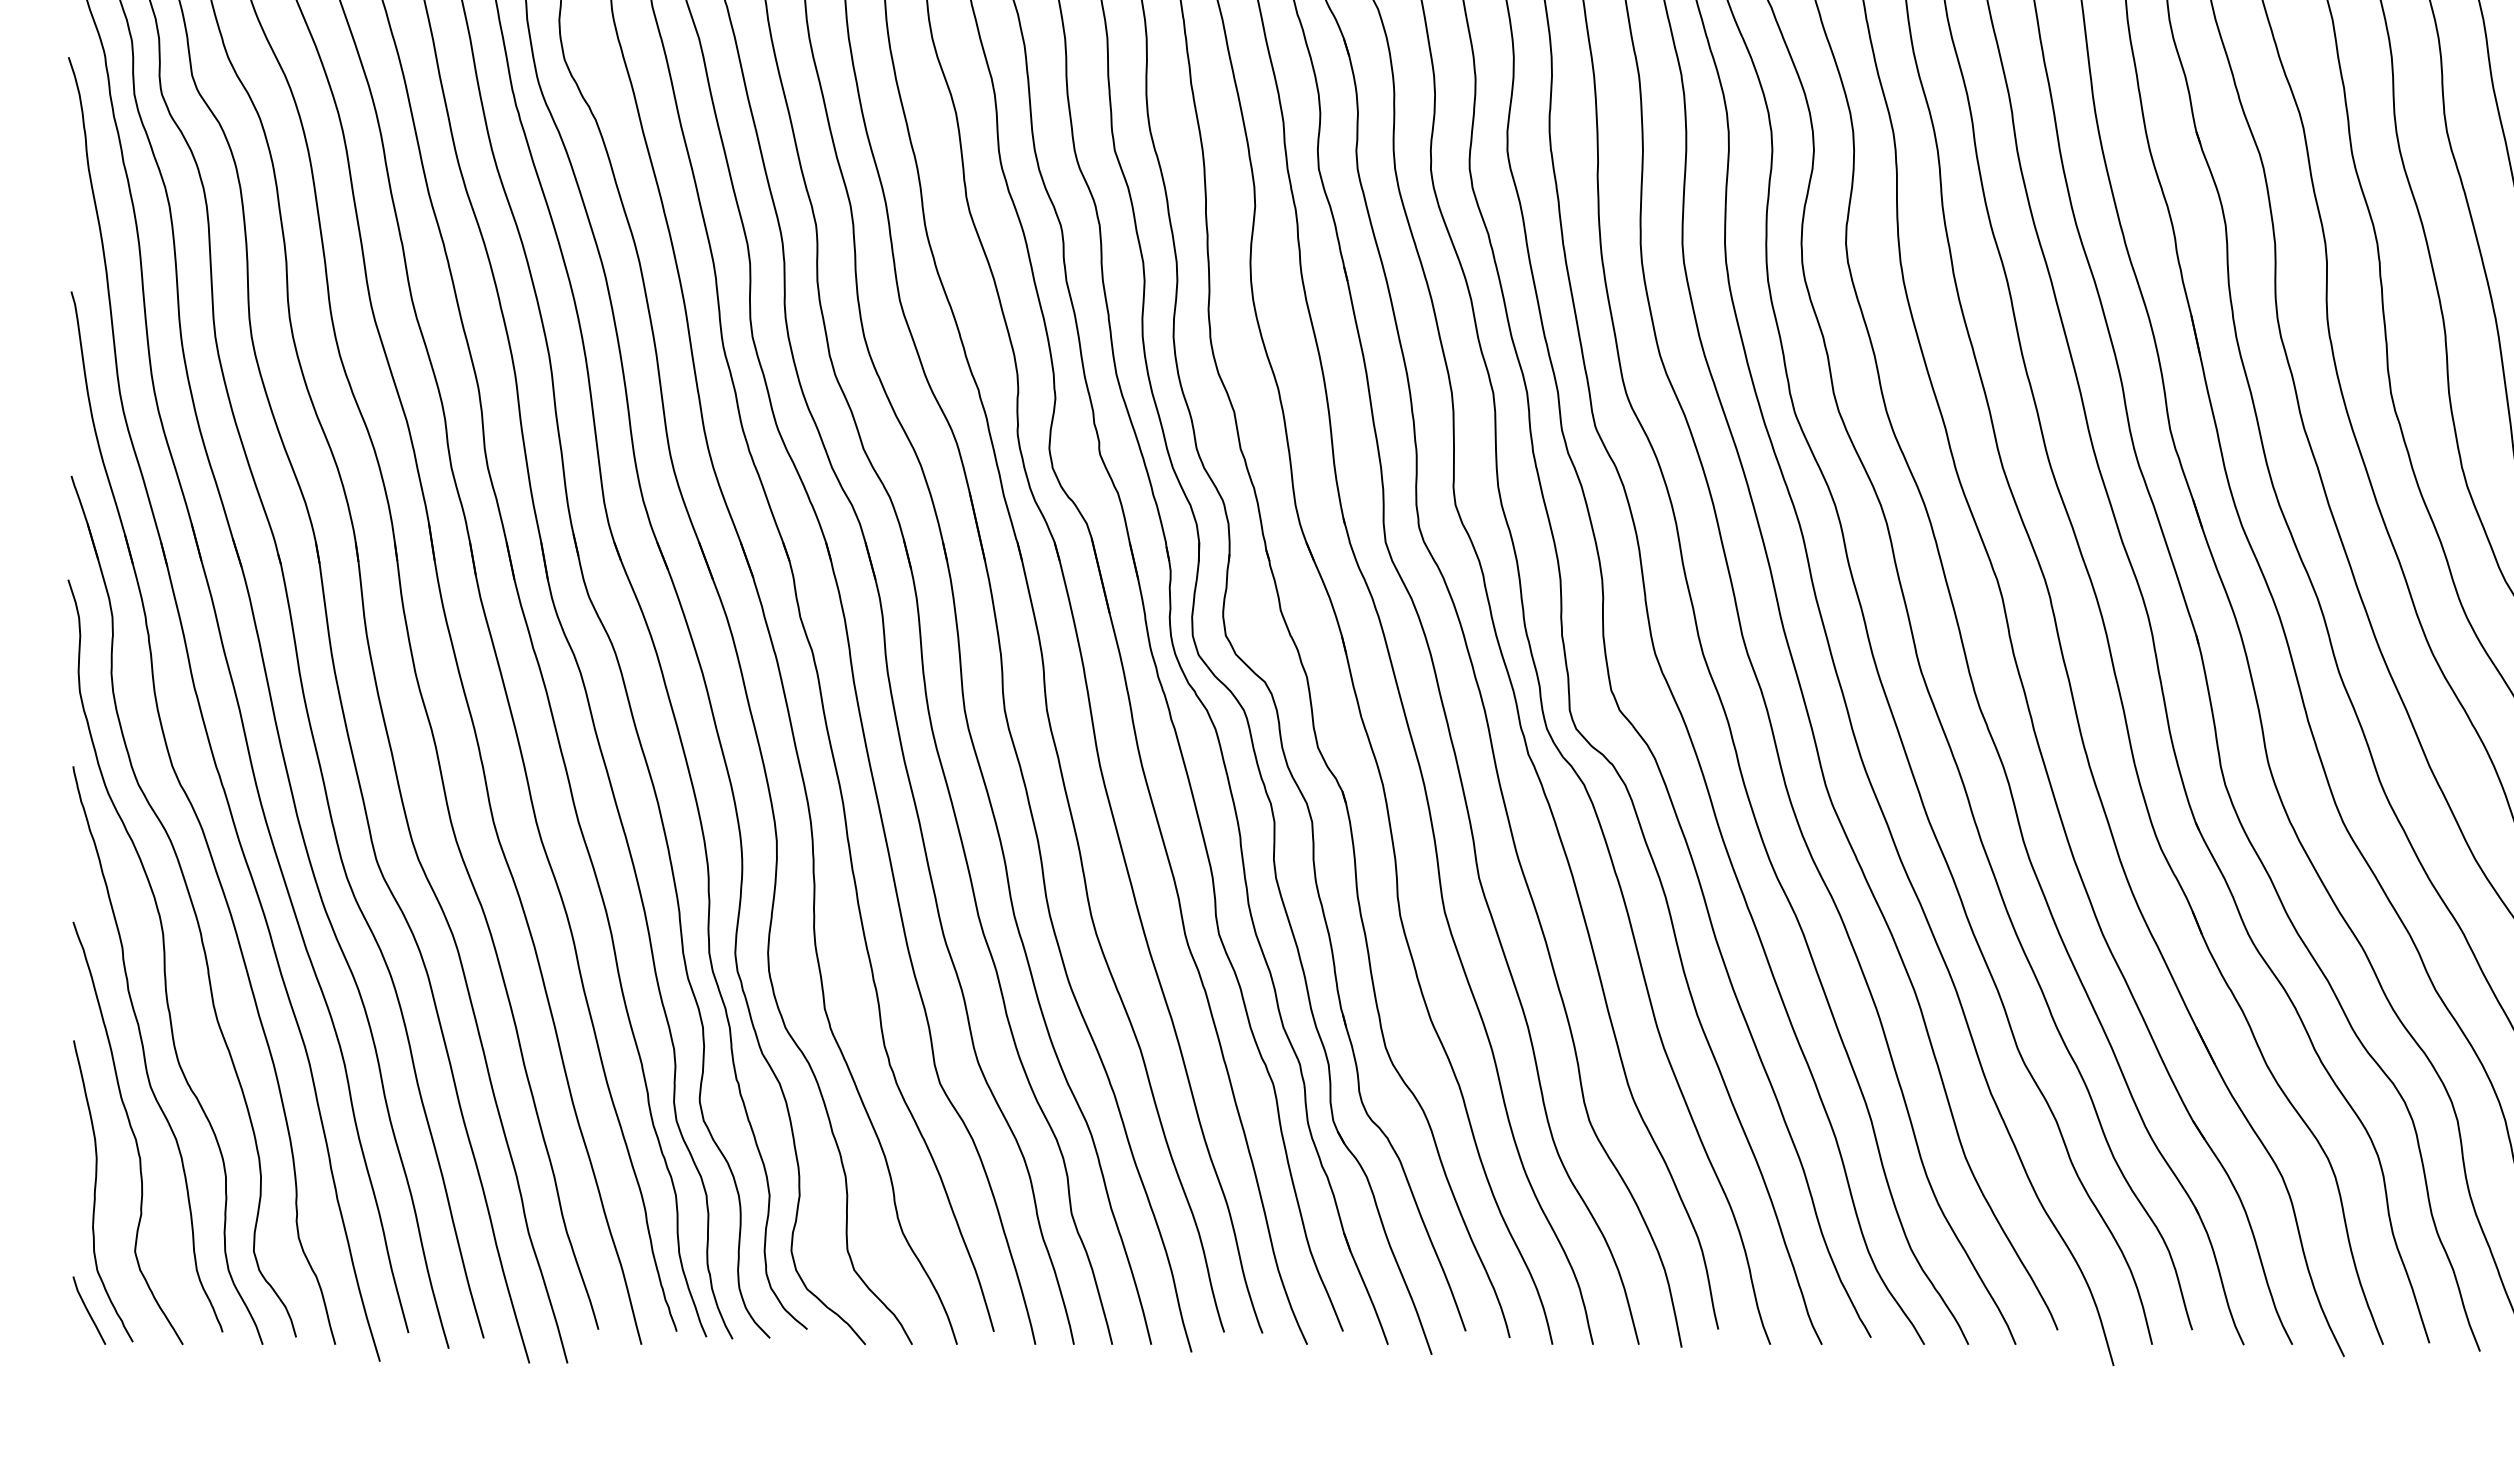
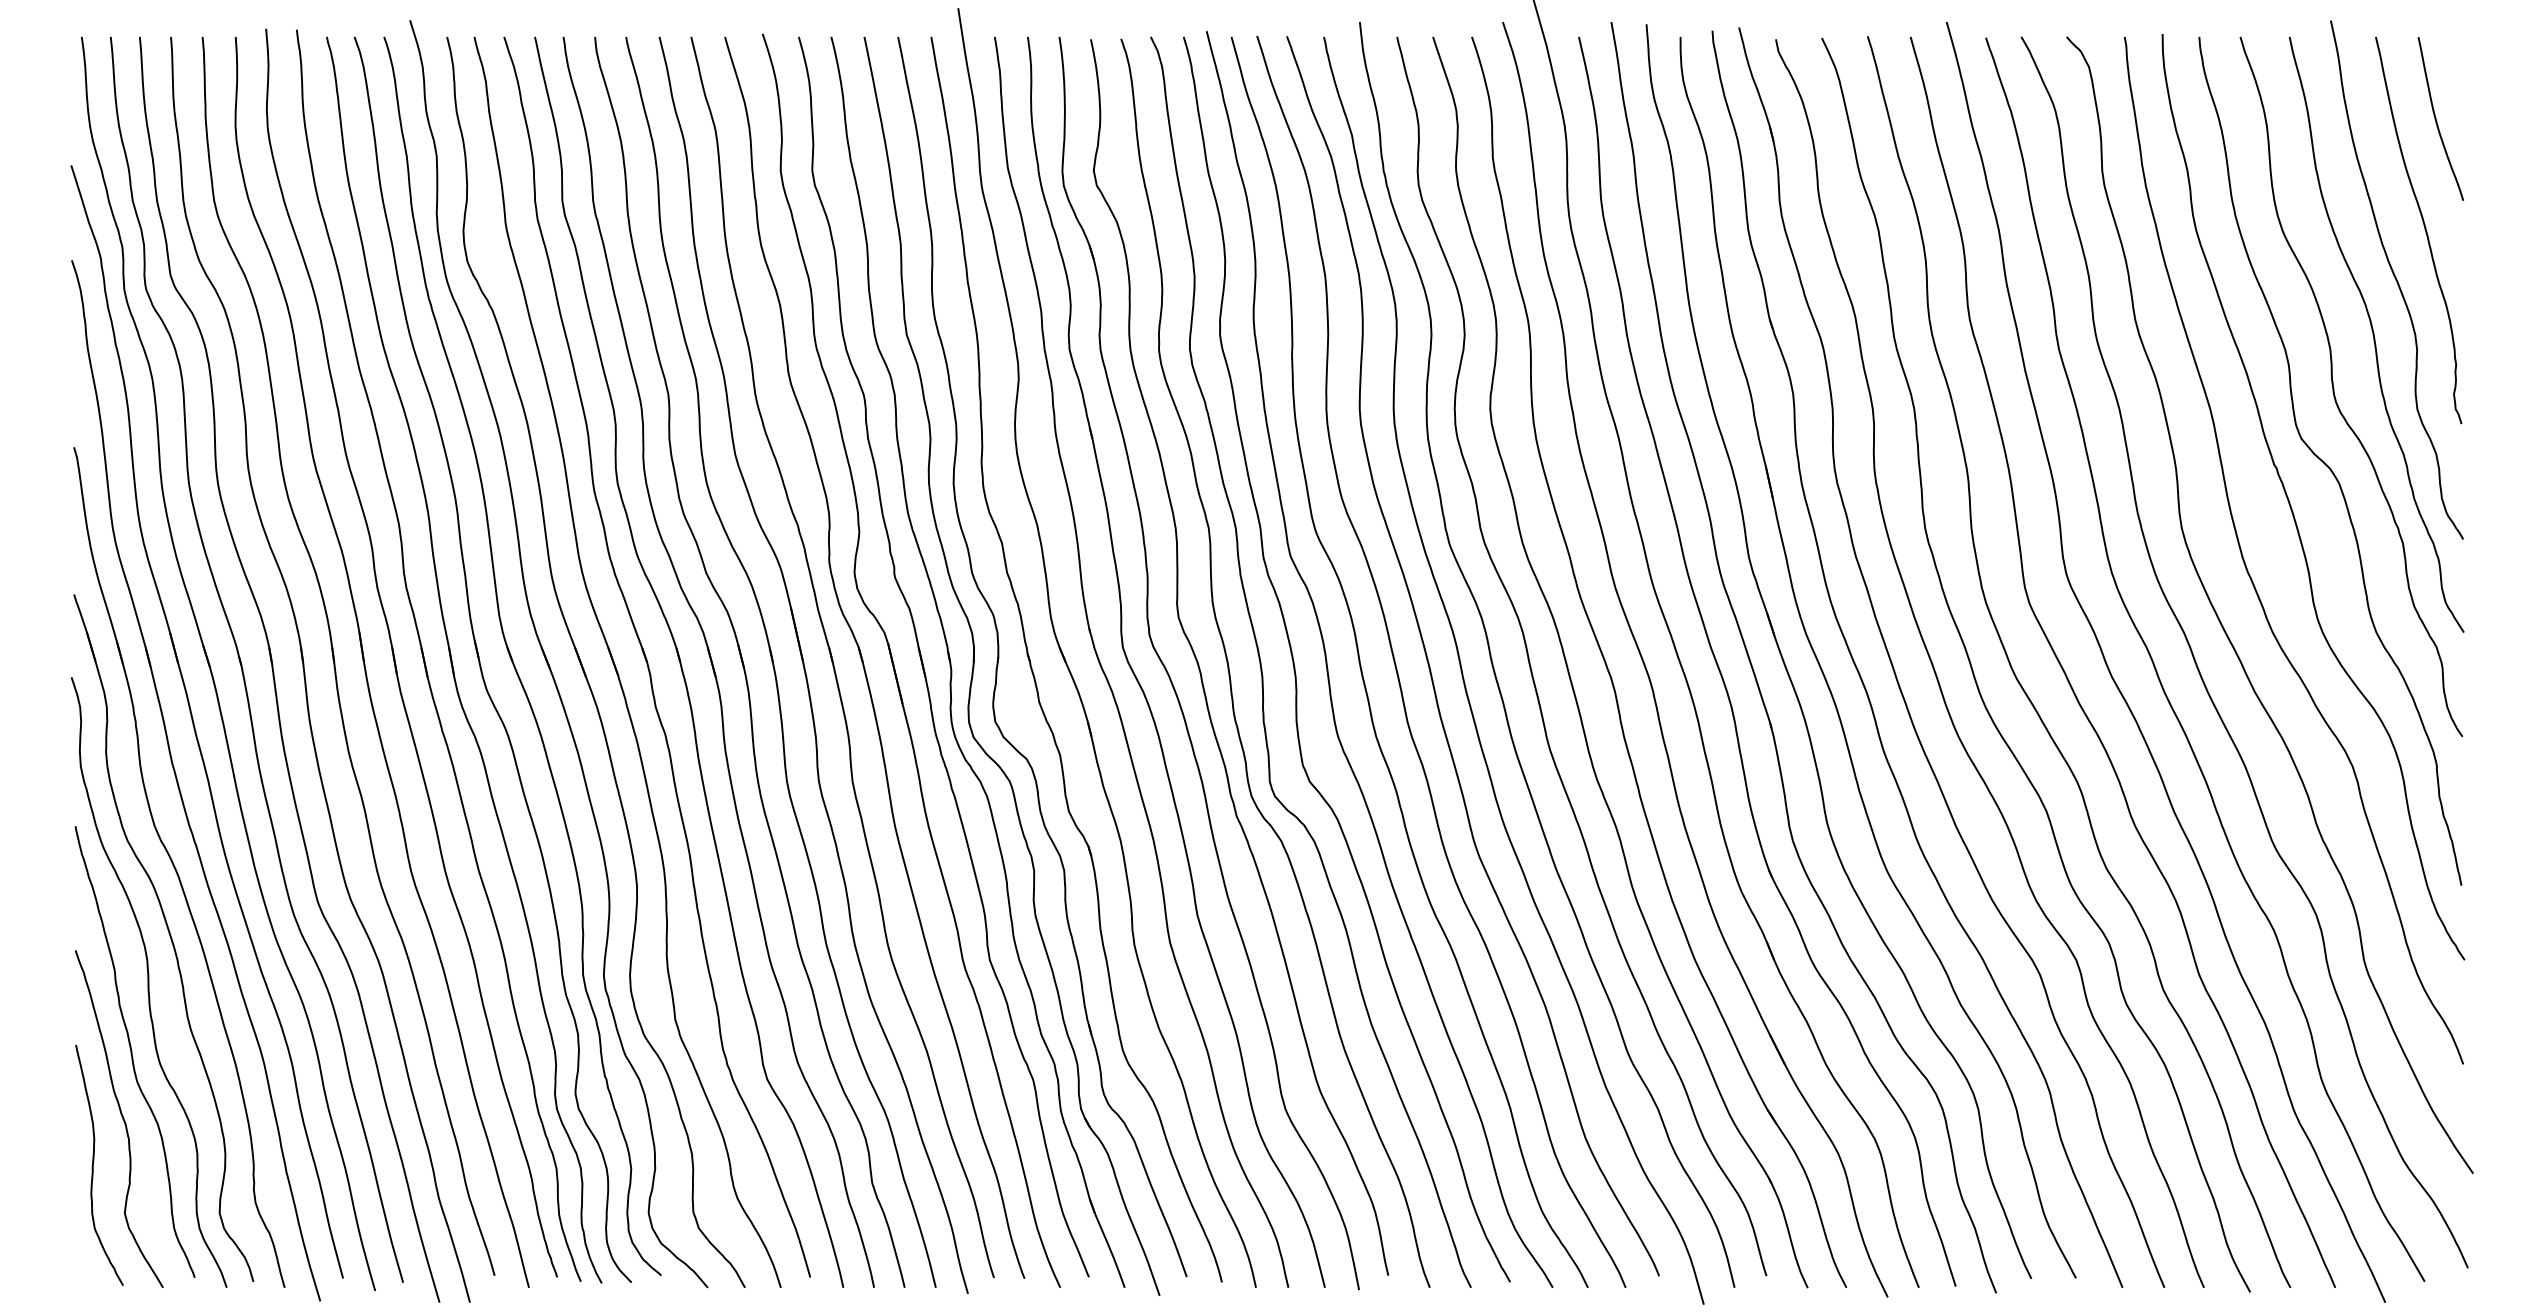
curve: (88, 1310) -> (87, 1260), removed

